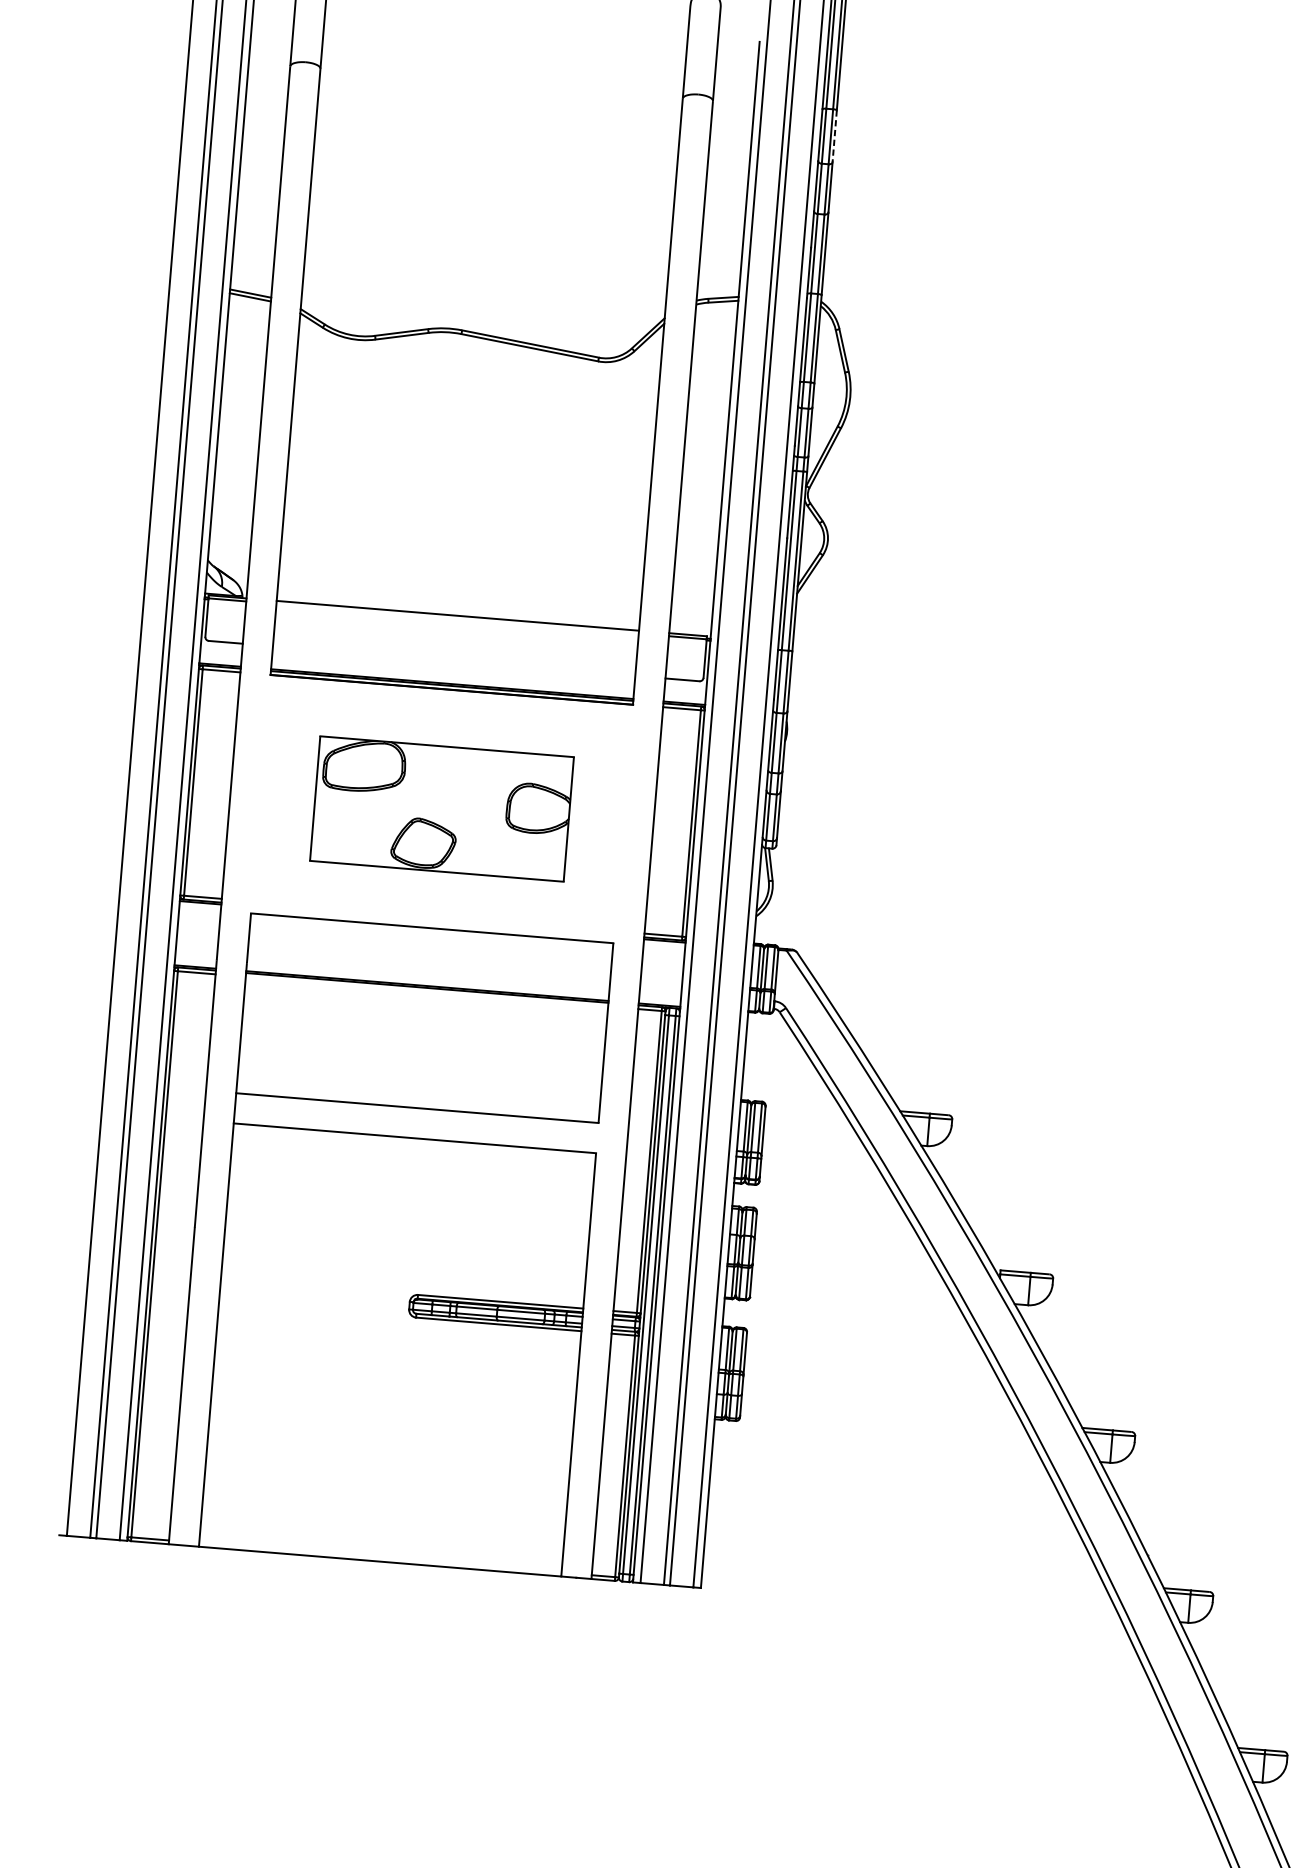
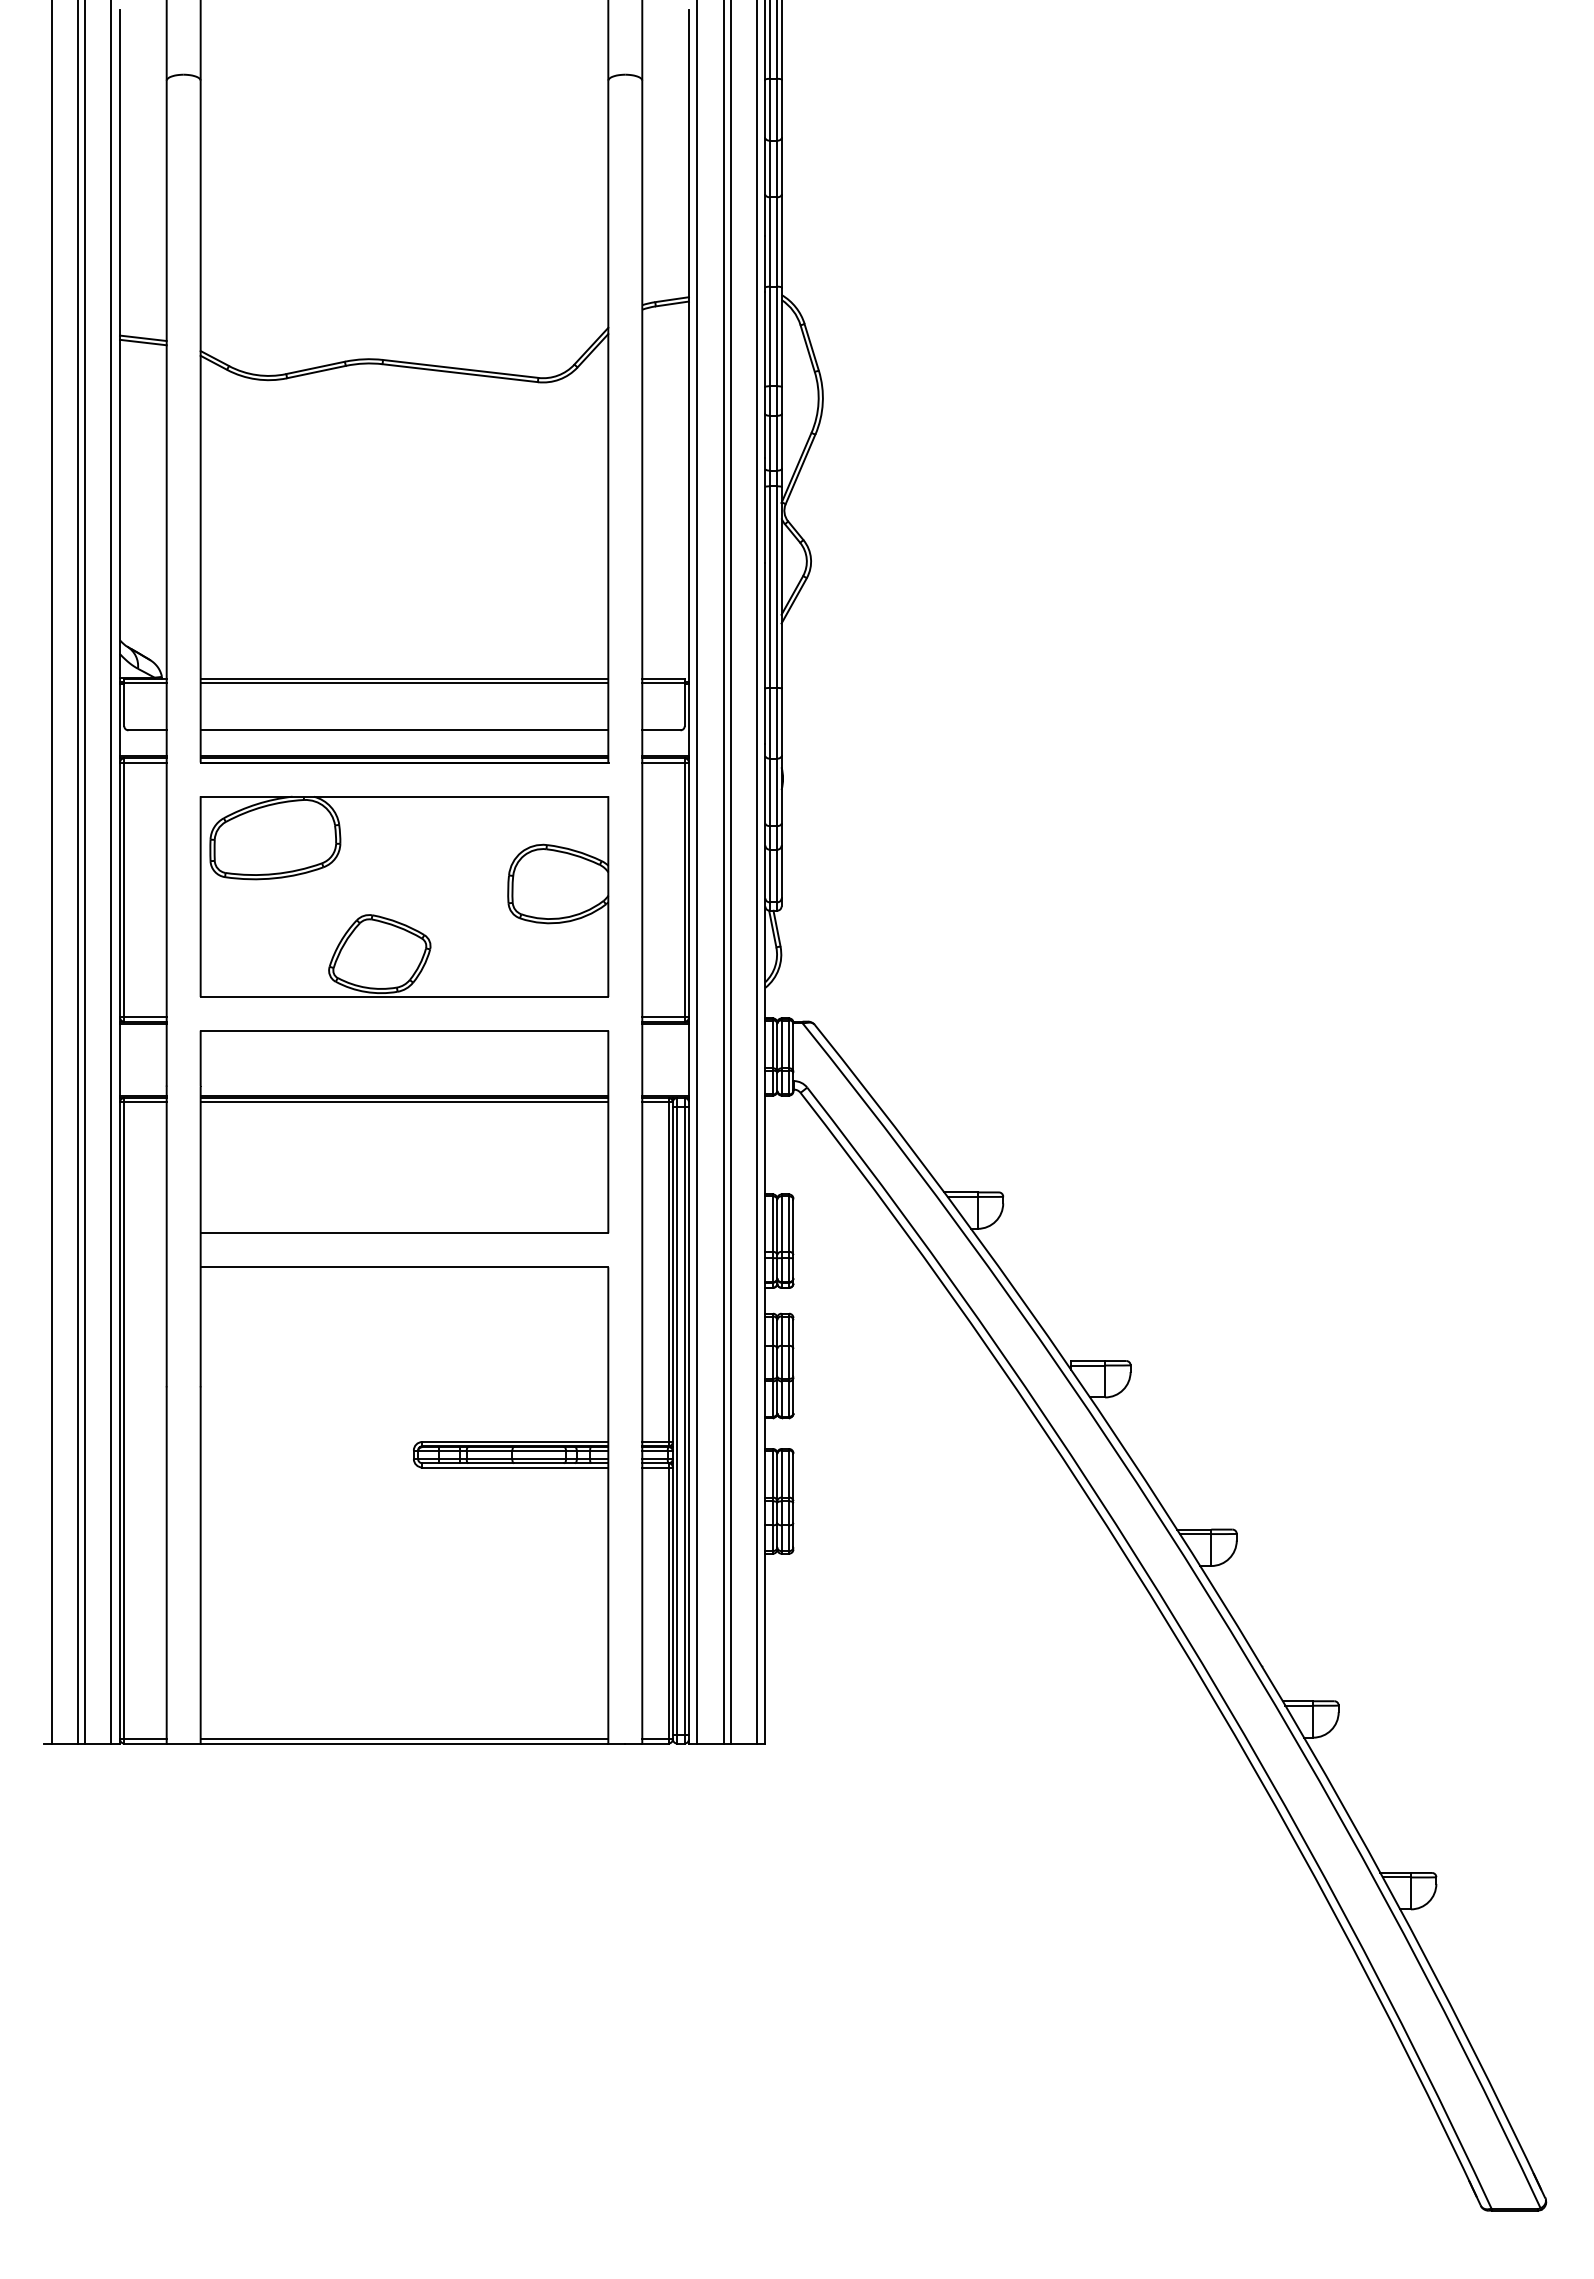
line: (834, 136) -> (781, 109), dashed -> solid
line: (457, 618) -> (404, 682), added
line: (454, 661) -> (404, 730), added
part: (442, 808) -> (404, 896), size x1.43
line: (426, 991) -> (404, 1102), added
line: (380, 1558) -> (404, 1739), added

